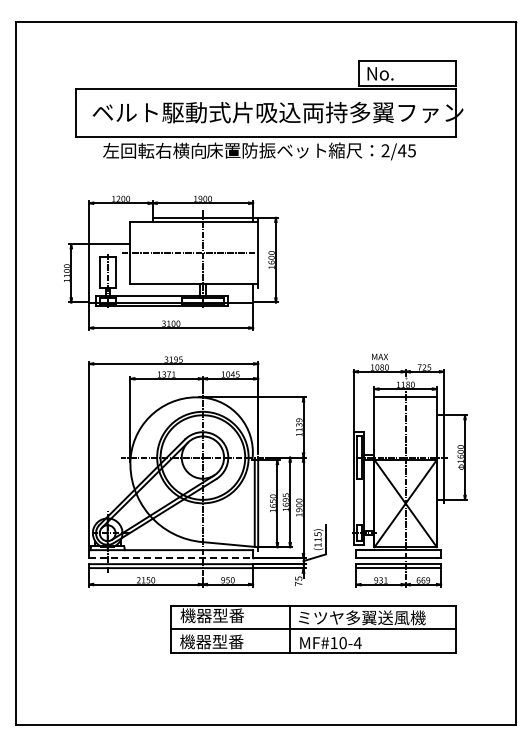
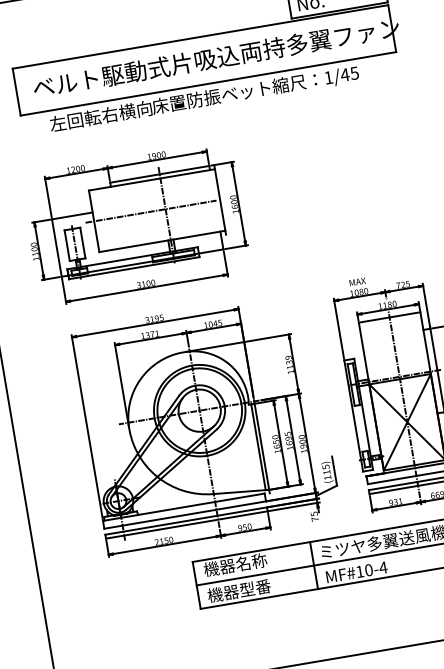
text: (385, 150) -> (328, 77), 2/45 -> 1/45
line: (171, 558) -> (185, 515), dashed -> solid
text: (228, 615) -> (251, 562), 機器型番 -> 機器名称

